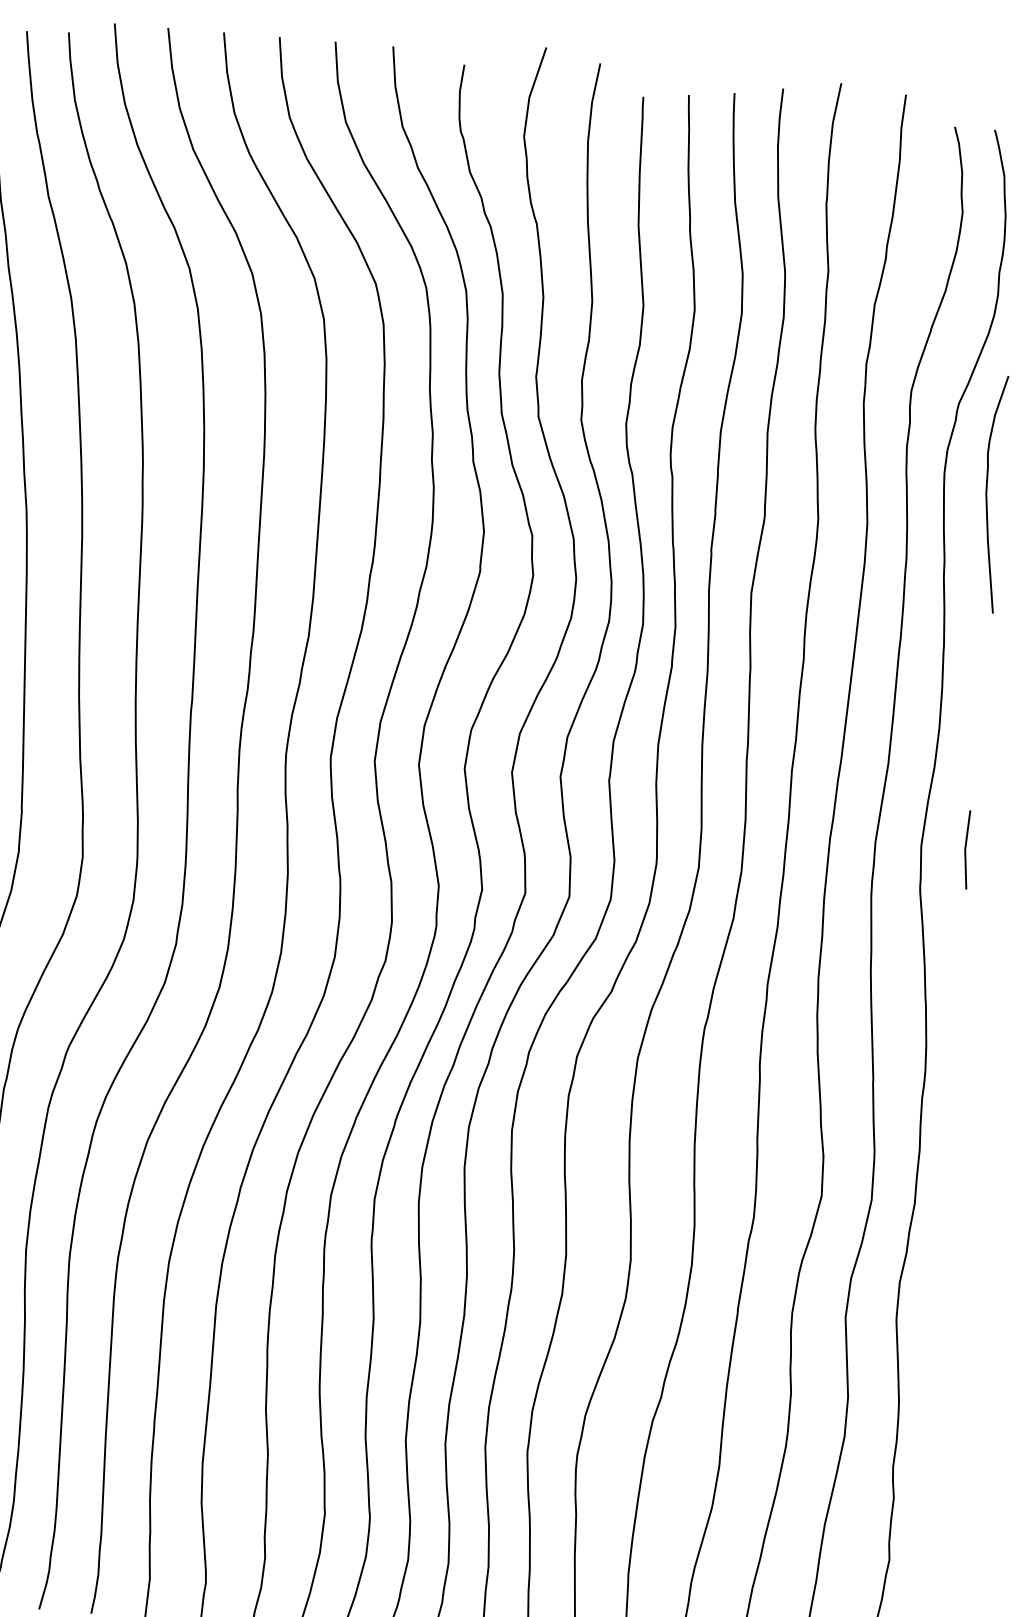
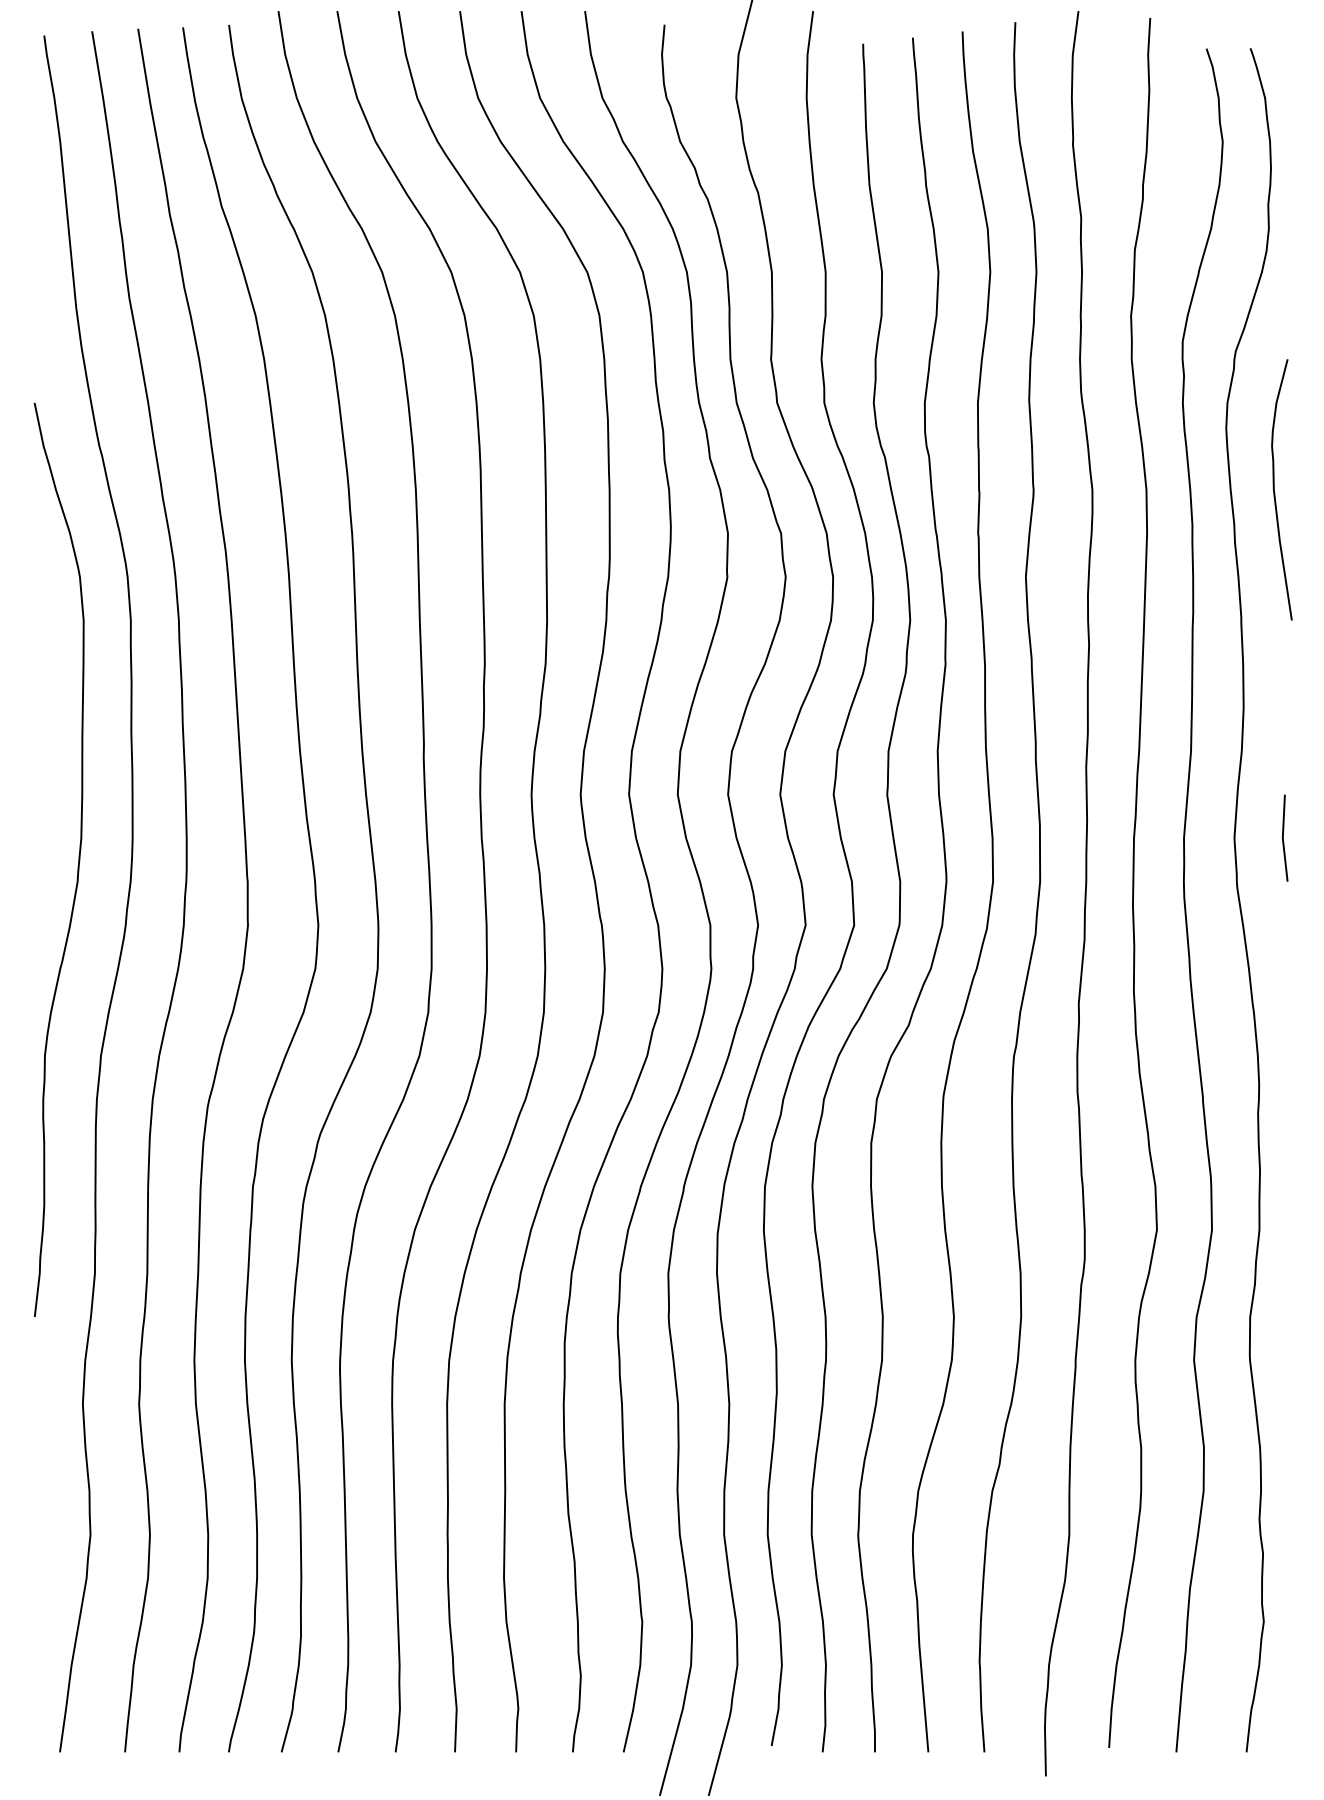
curve: (987, 496) -> (1275, 492), moved

